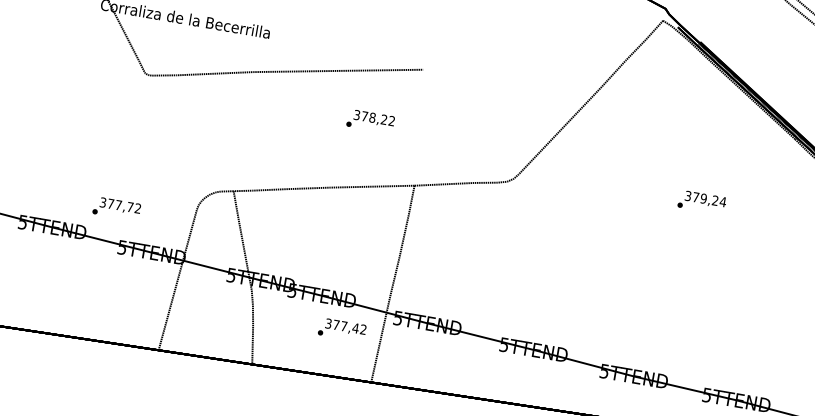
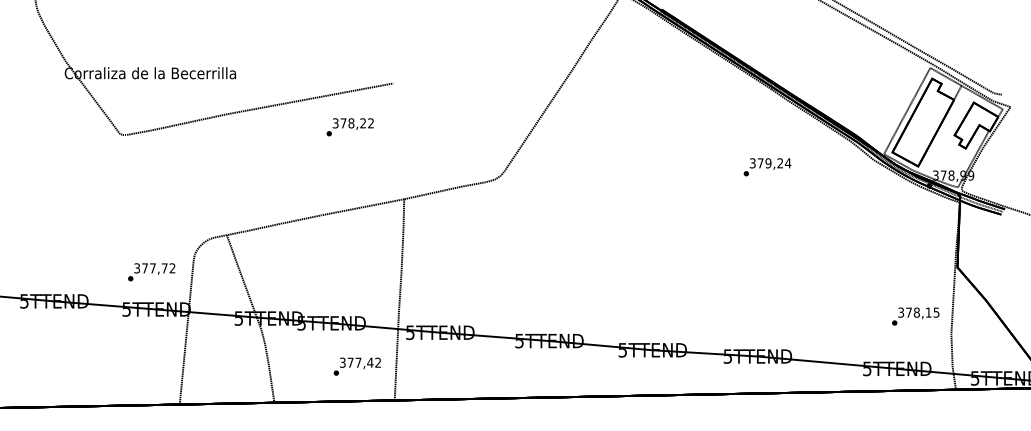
text: (369, 121) -> (349, 127), moved
text: (702, 202) -> (767, 167), moved
text: (116, 209) -> (151, 272), moved
text: (341, 329) -> (356, 366), moved

